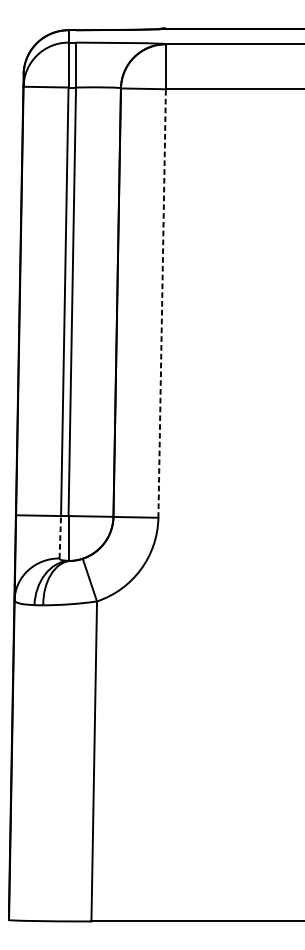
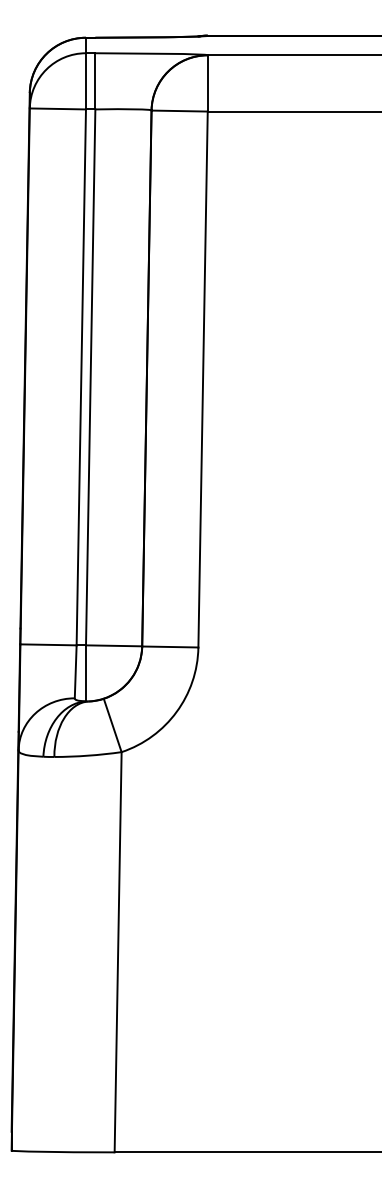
line: (162, 303) -> (203, 379), dashed -> solid
line: (60, 536) -> (75, 671), dashed -> solid

